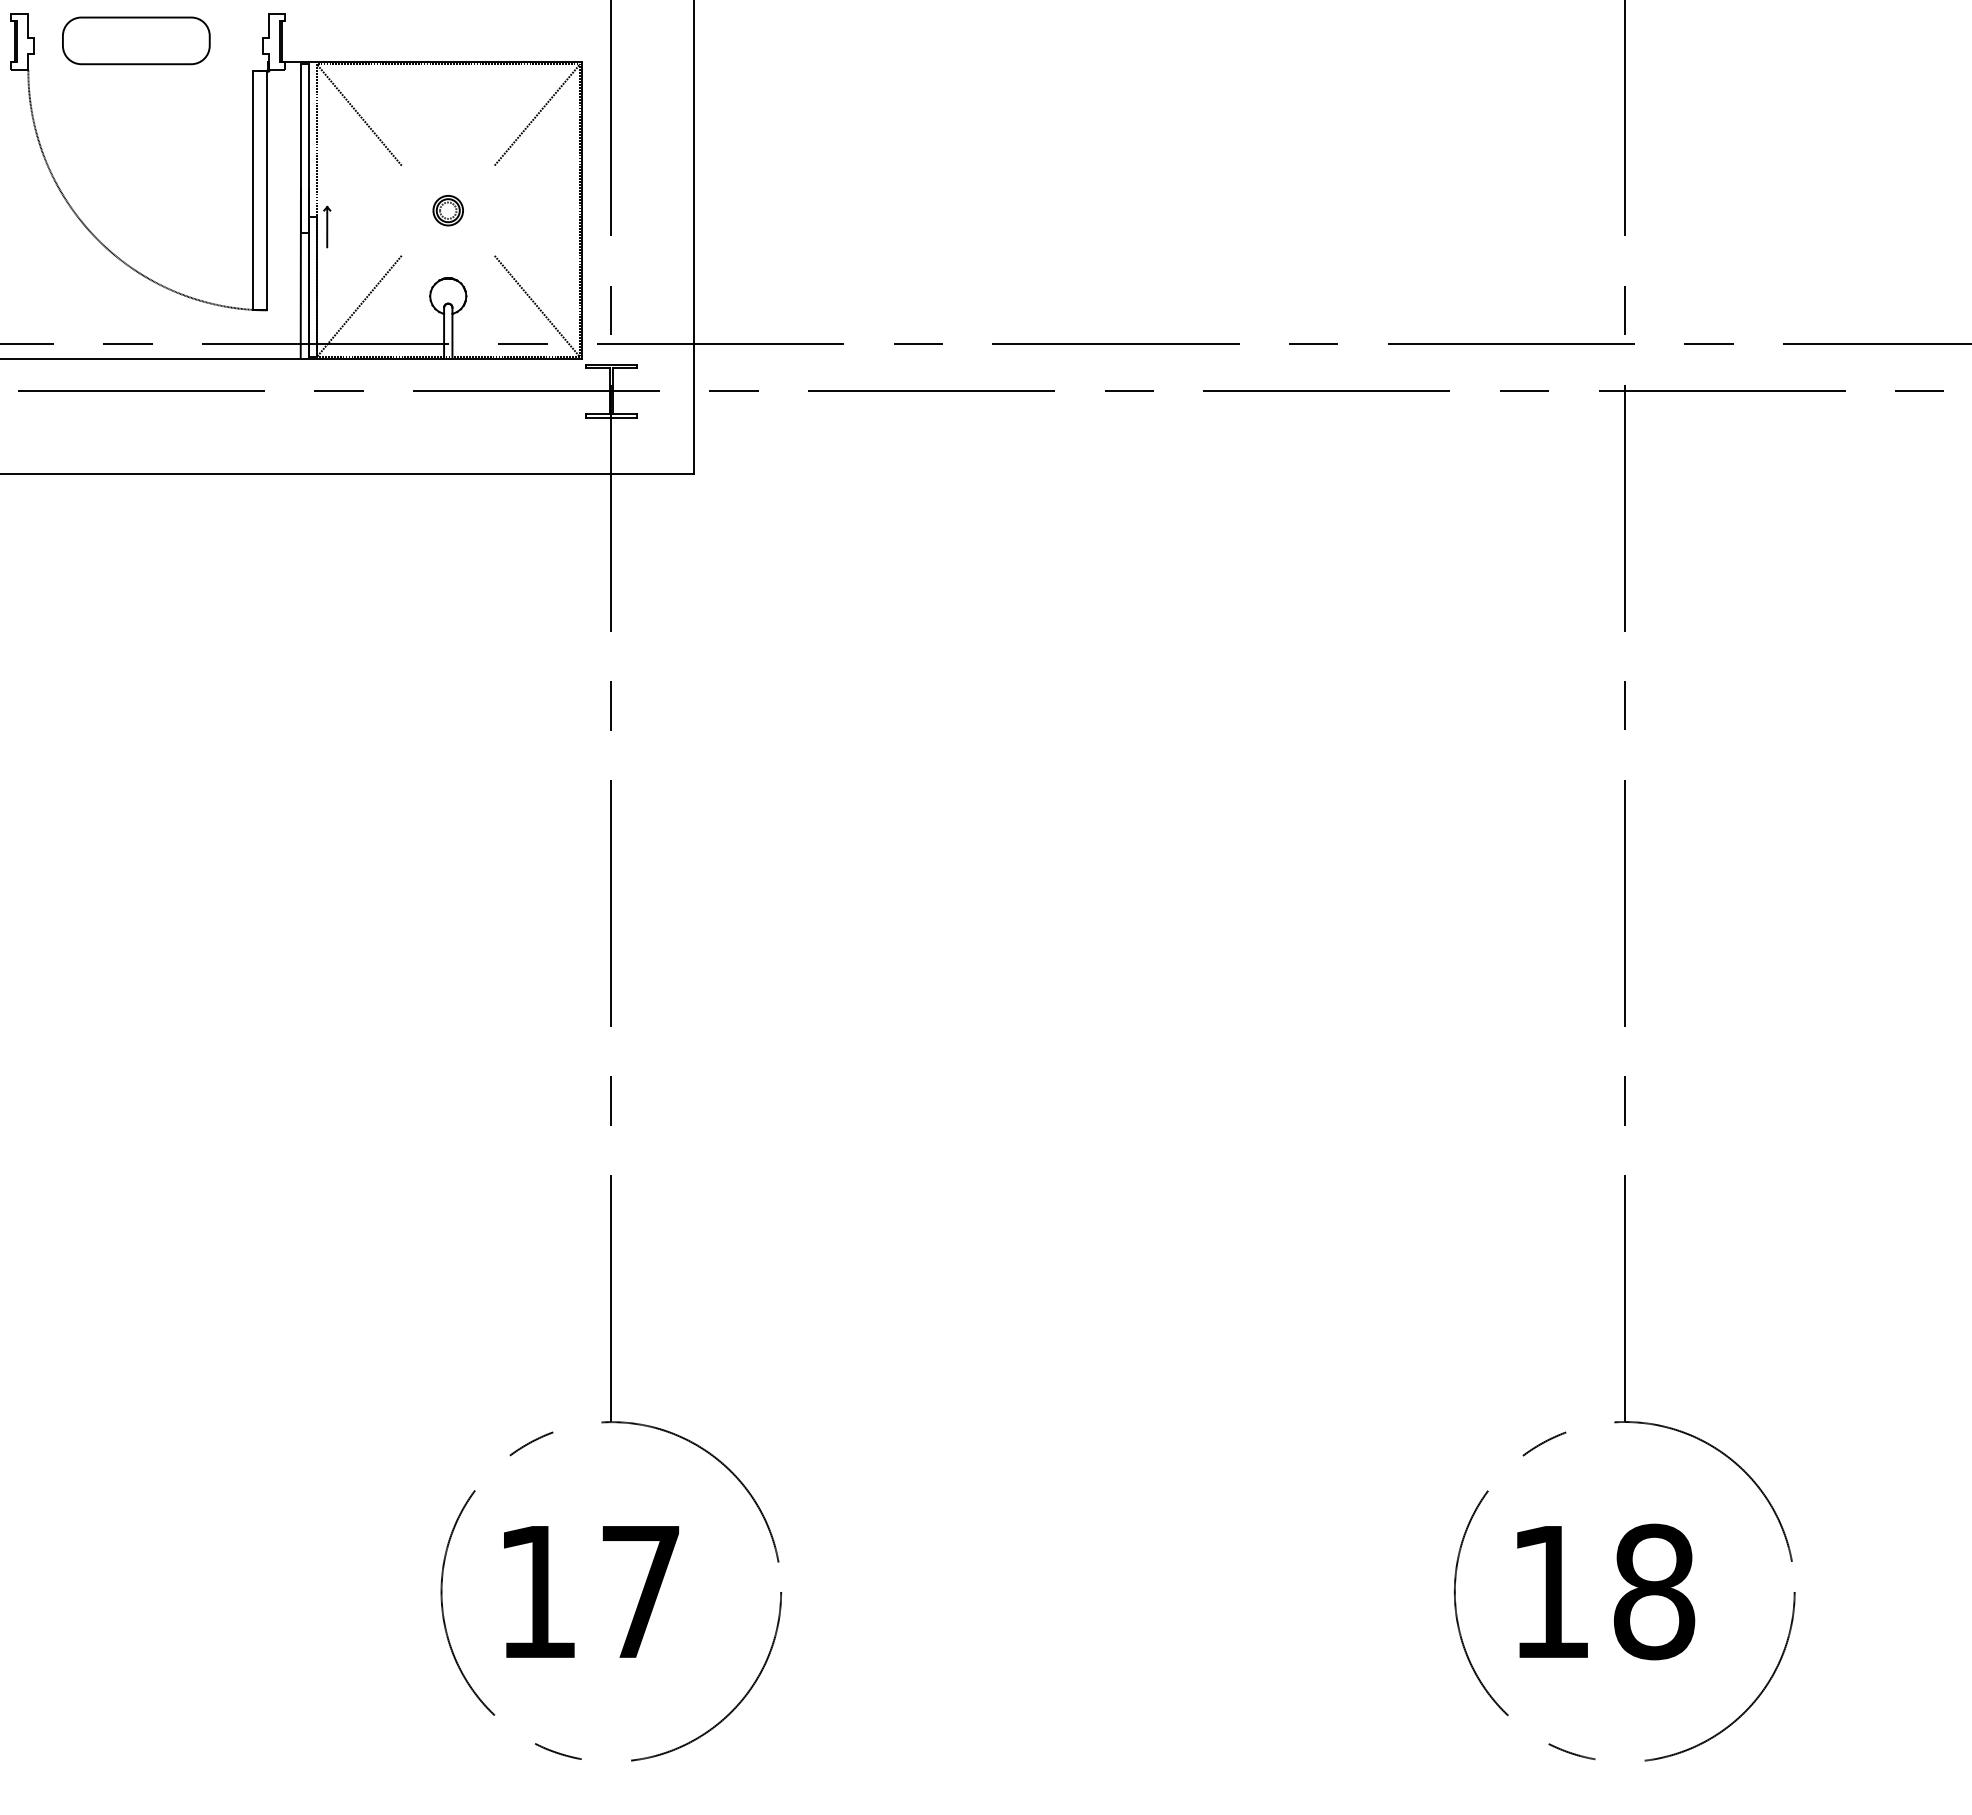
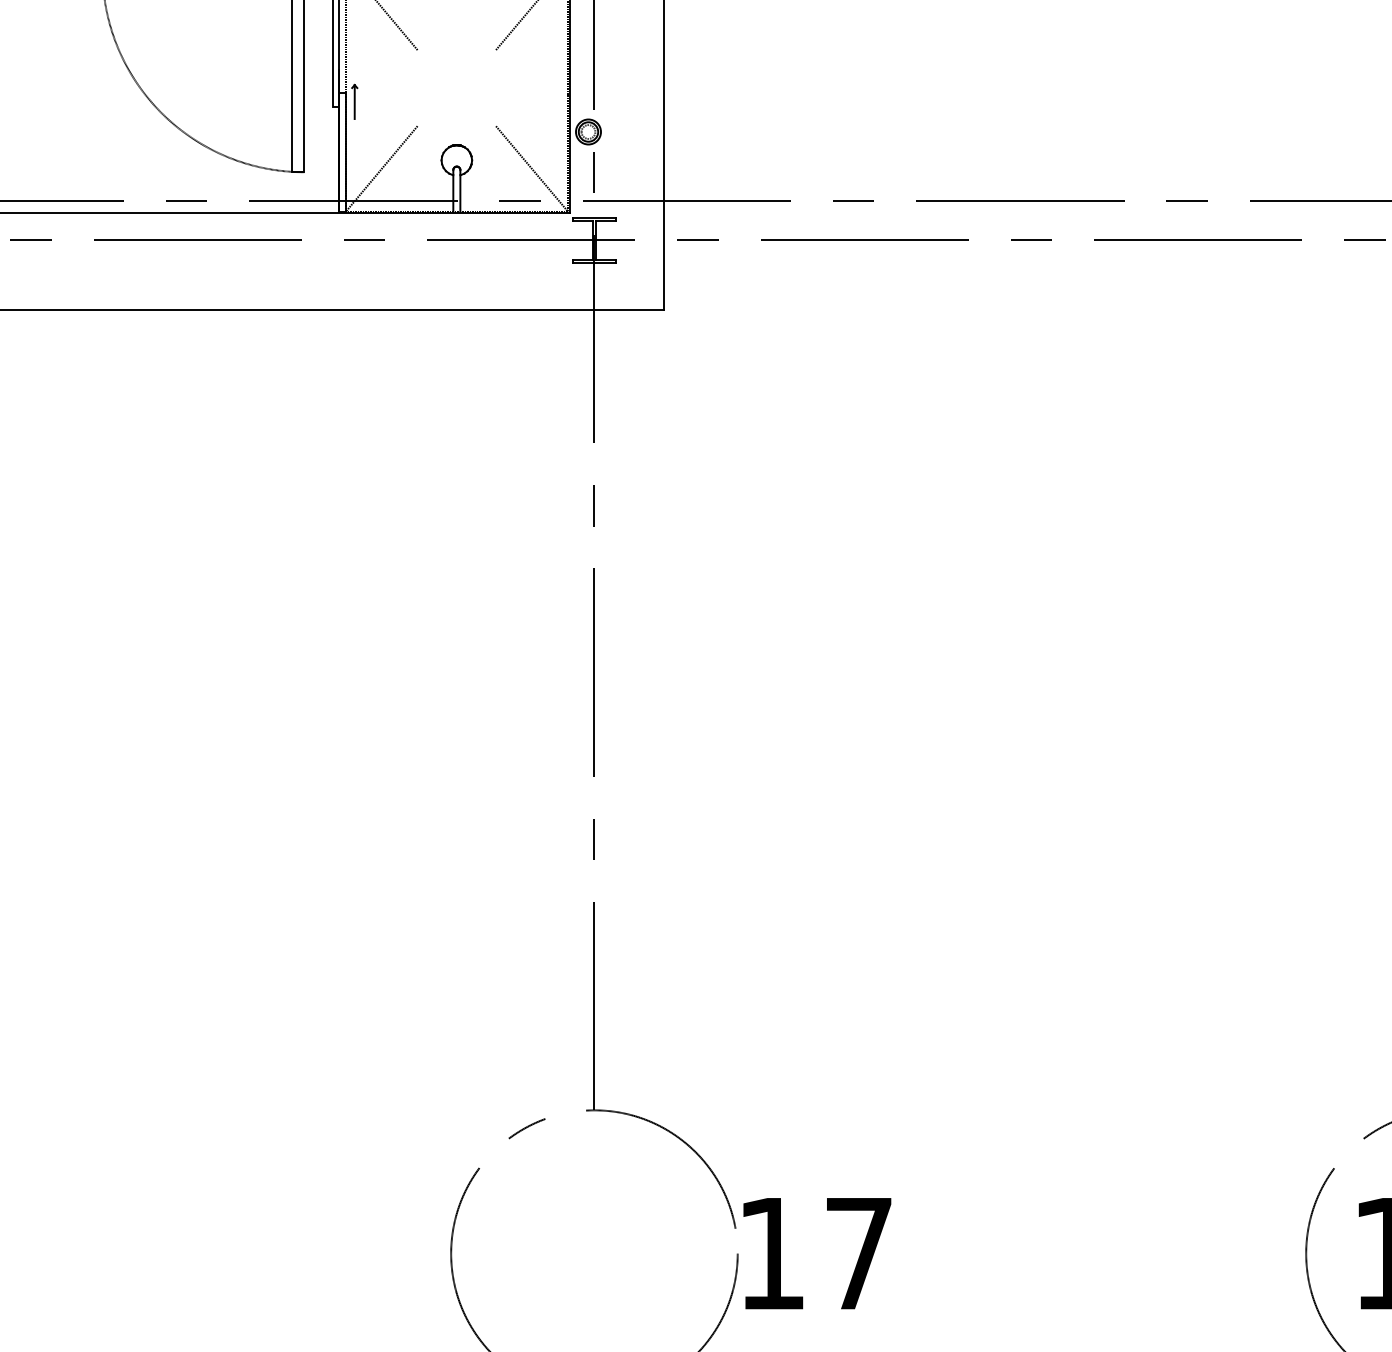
part: (447, 210) -> (587, 131), moved
line: (300, 272) -> (332, 140), removed
text: (591, 1591) -> (817, 1253), moved

